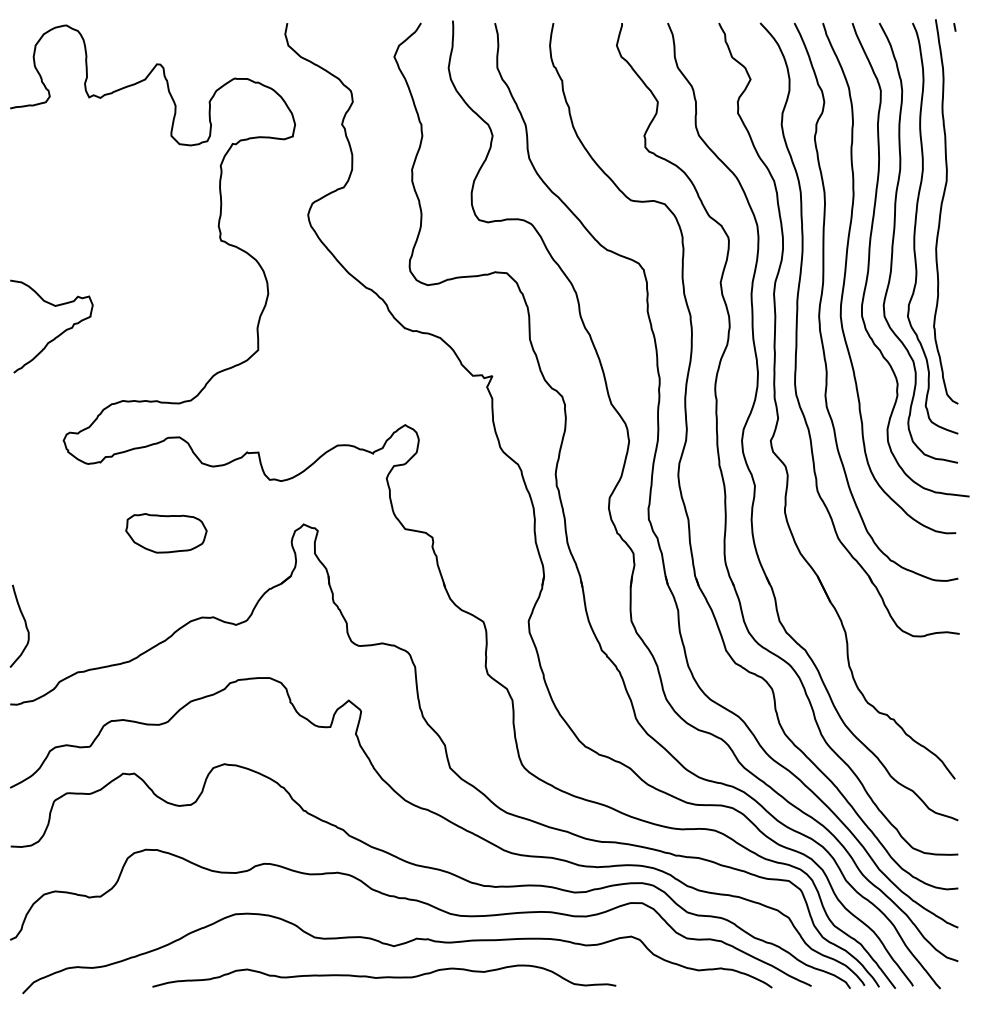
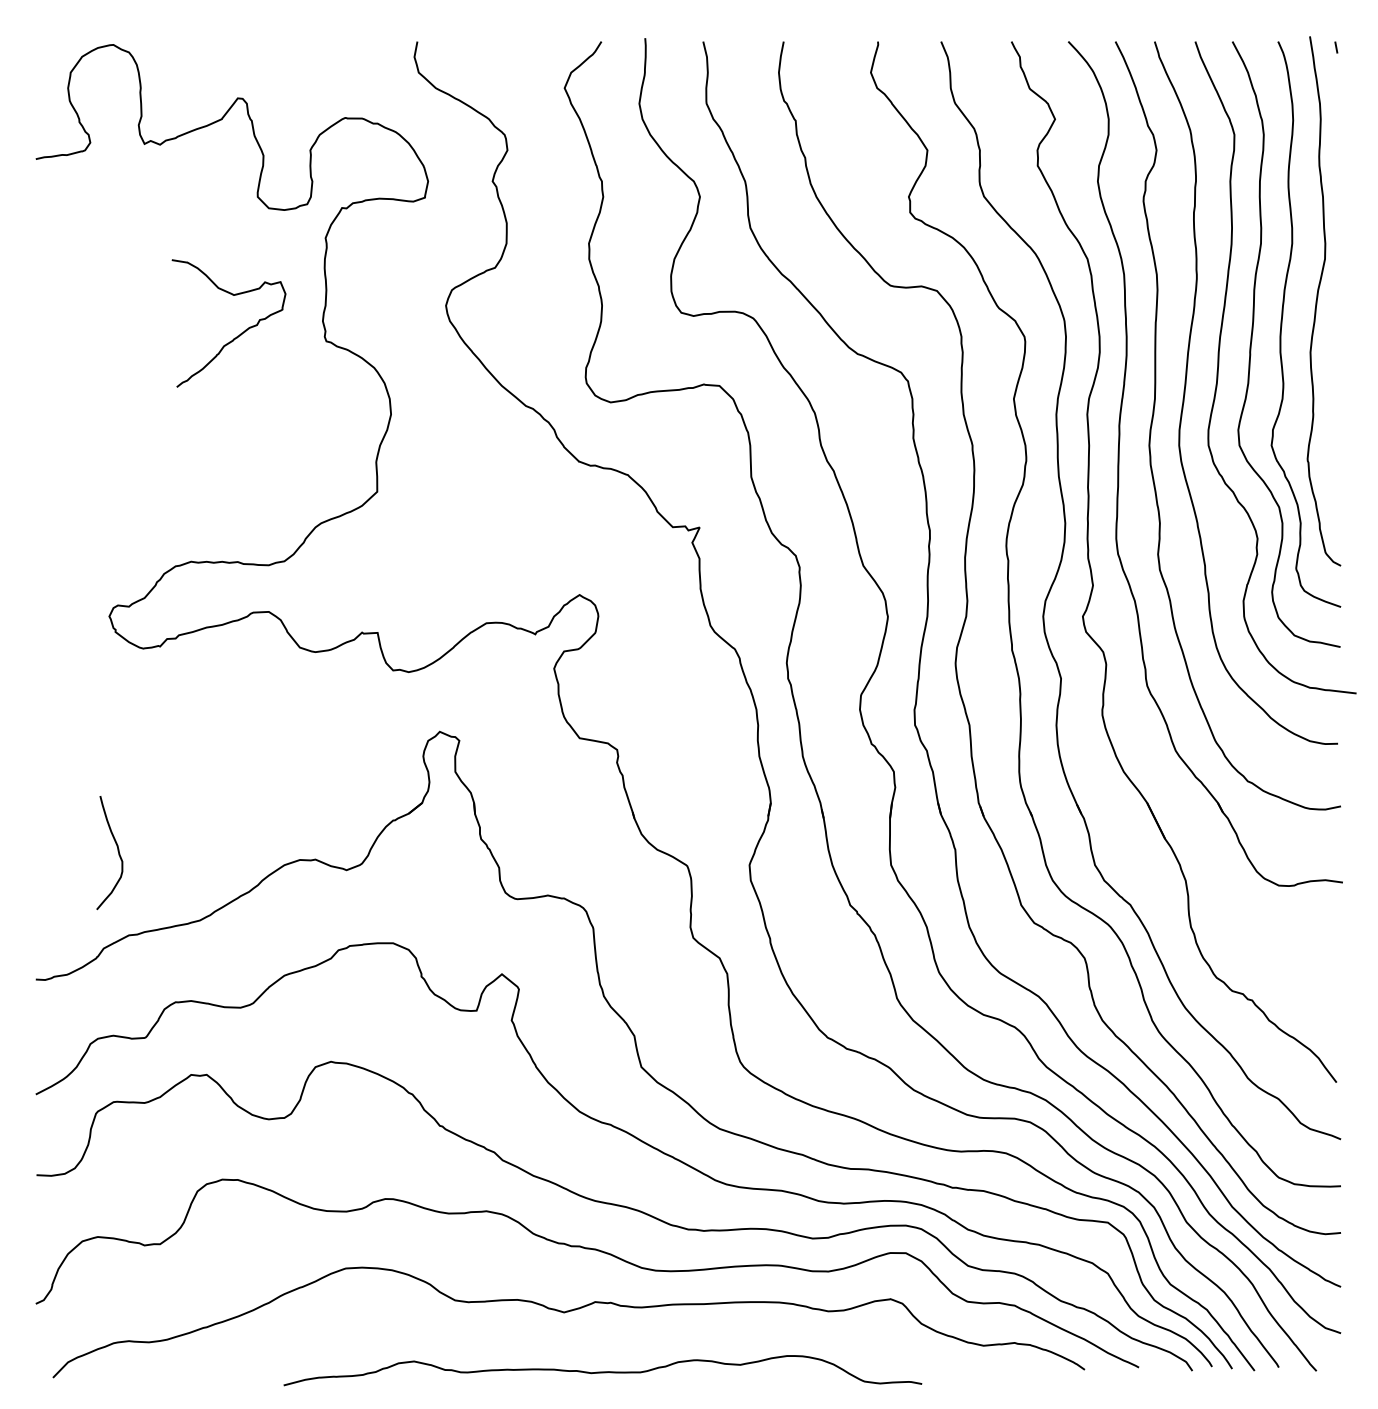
curve: (57, 336) -> (236, 336), moved
part: (166, 532) -> (250, 743), removed
curve: (25, 625) -> (117, 851), moved
curve: (384, 976) -> (602, 1371), moved

